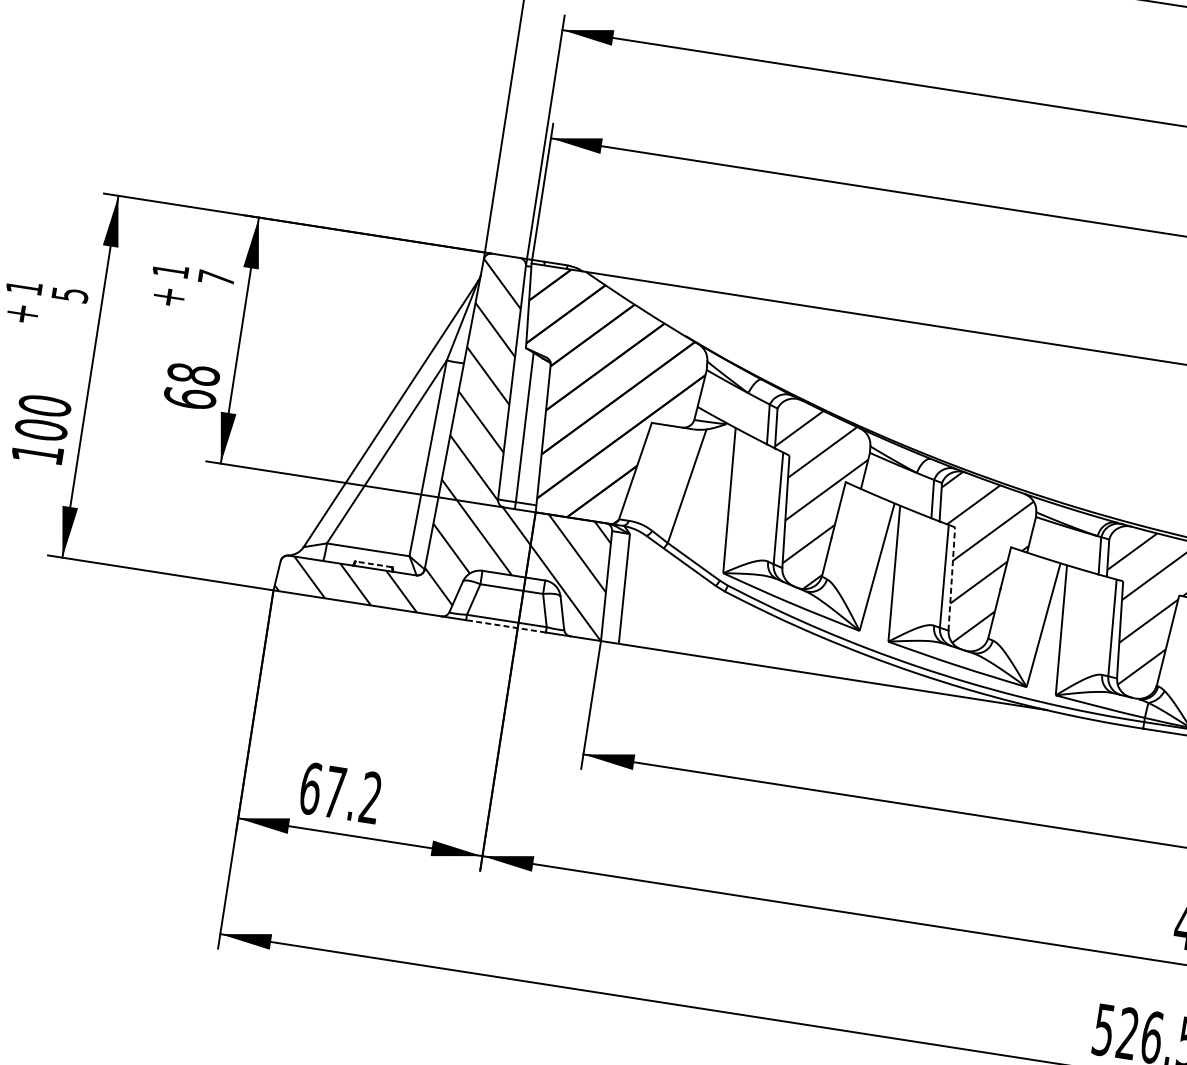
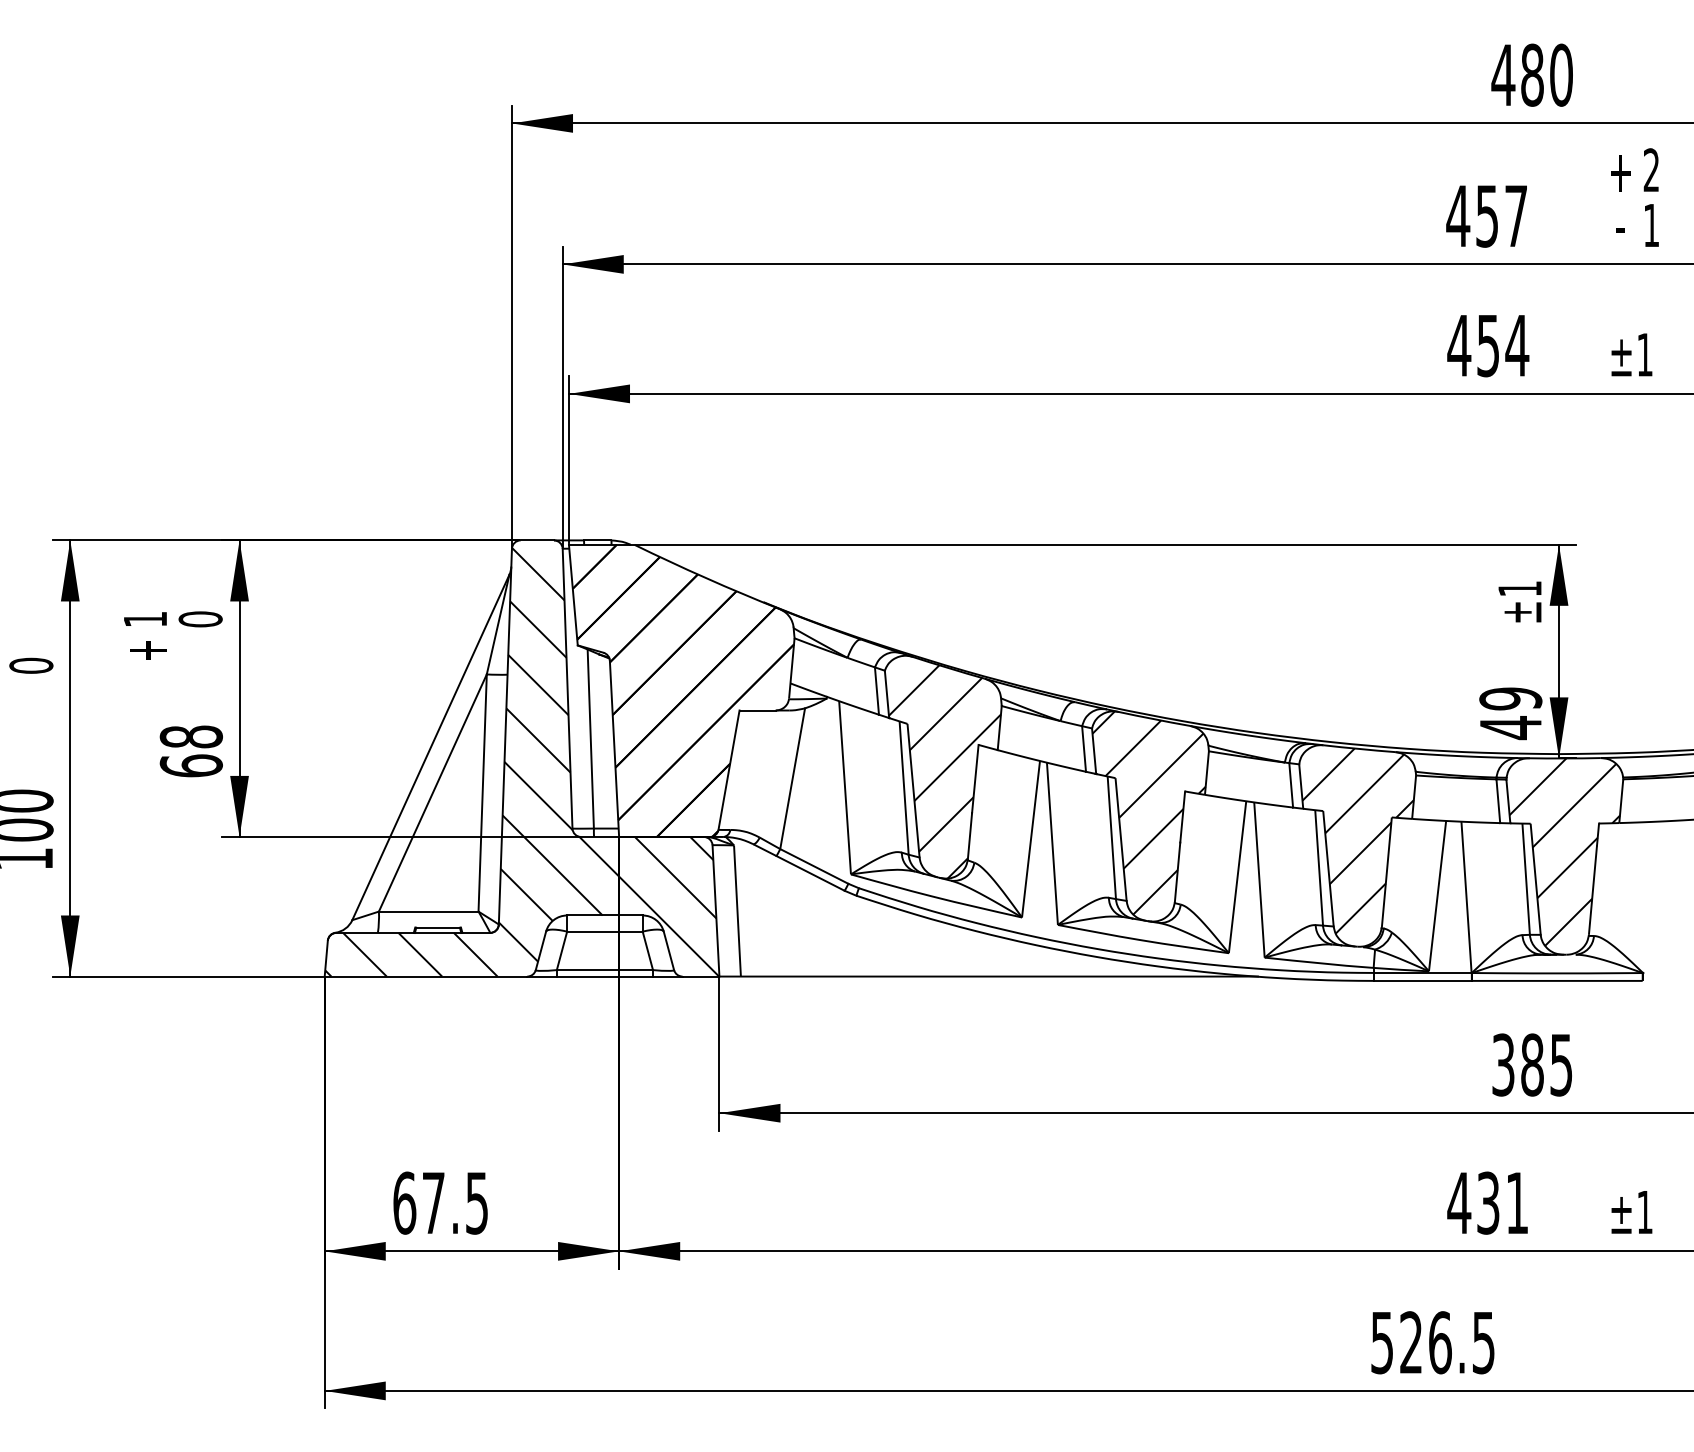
text: (216, 278) -> (200, 619), 7 -> 0
text: (70, 294) -> (31, 665), 5 -> 0
line: (374, 564) -> (438, 927), dashed -> solid
line: (952, 578) -> (1121, 839), dashed -> solid
line: (505, 626) -> (604, 976), dashed -> solid
text: (370, 797) -> (476, 1202), 67.2 -> 67.5

